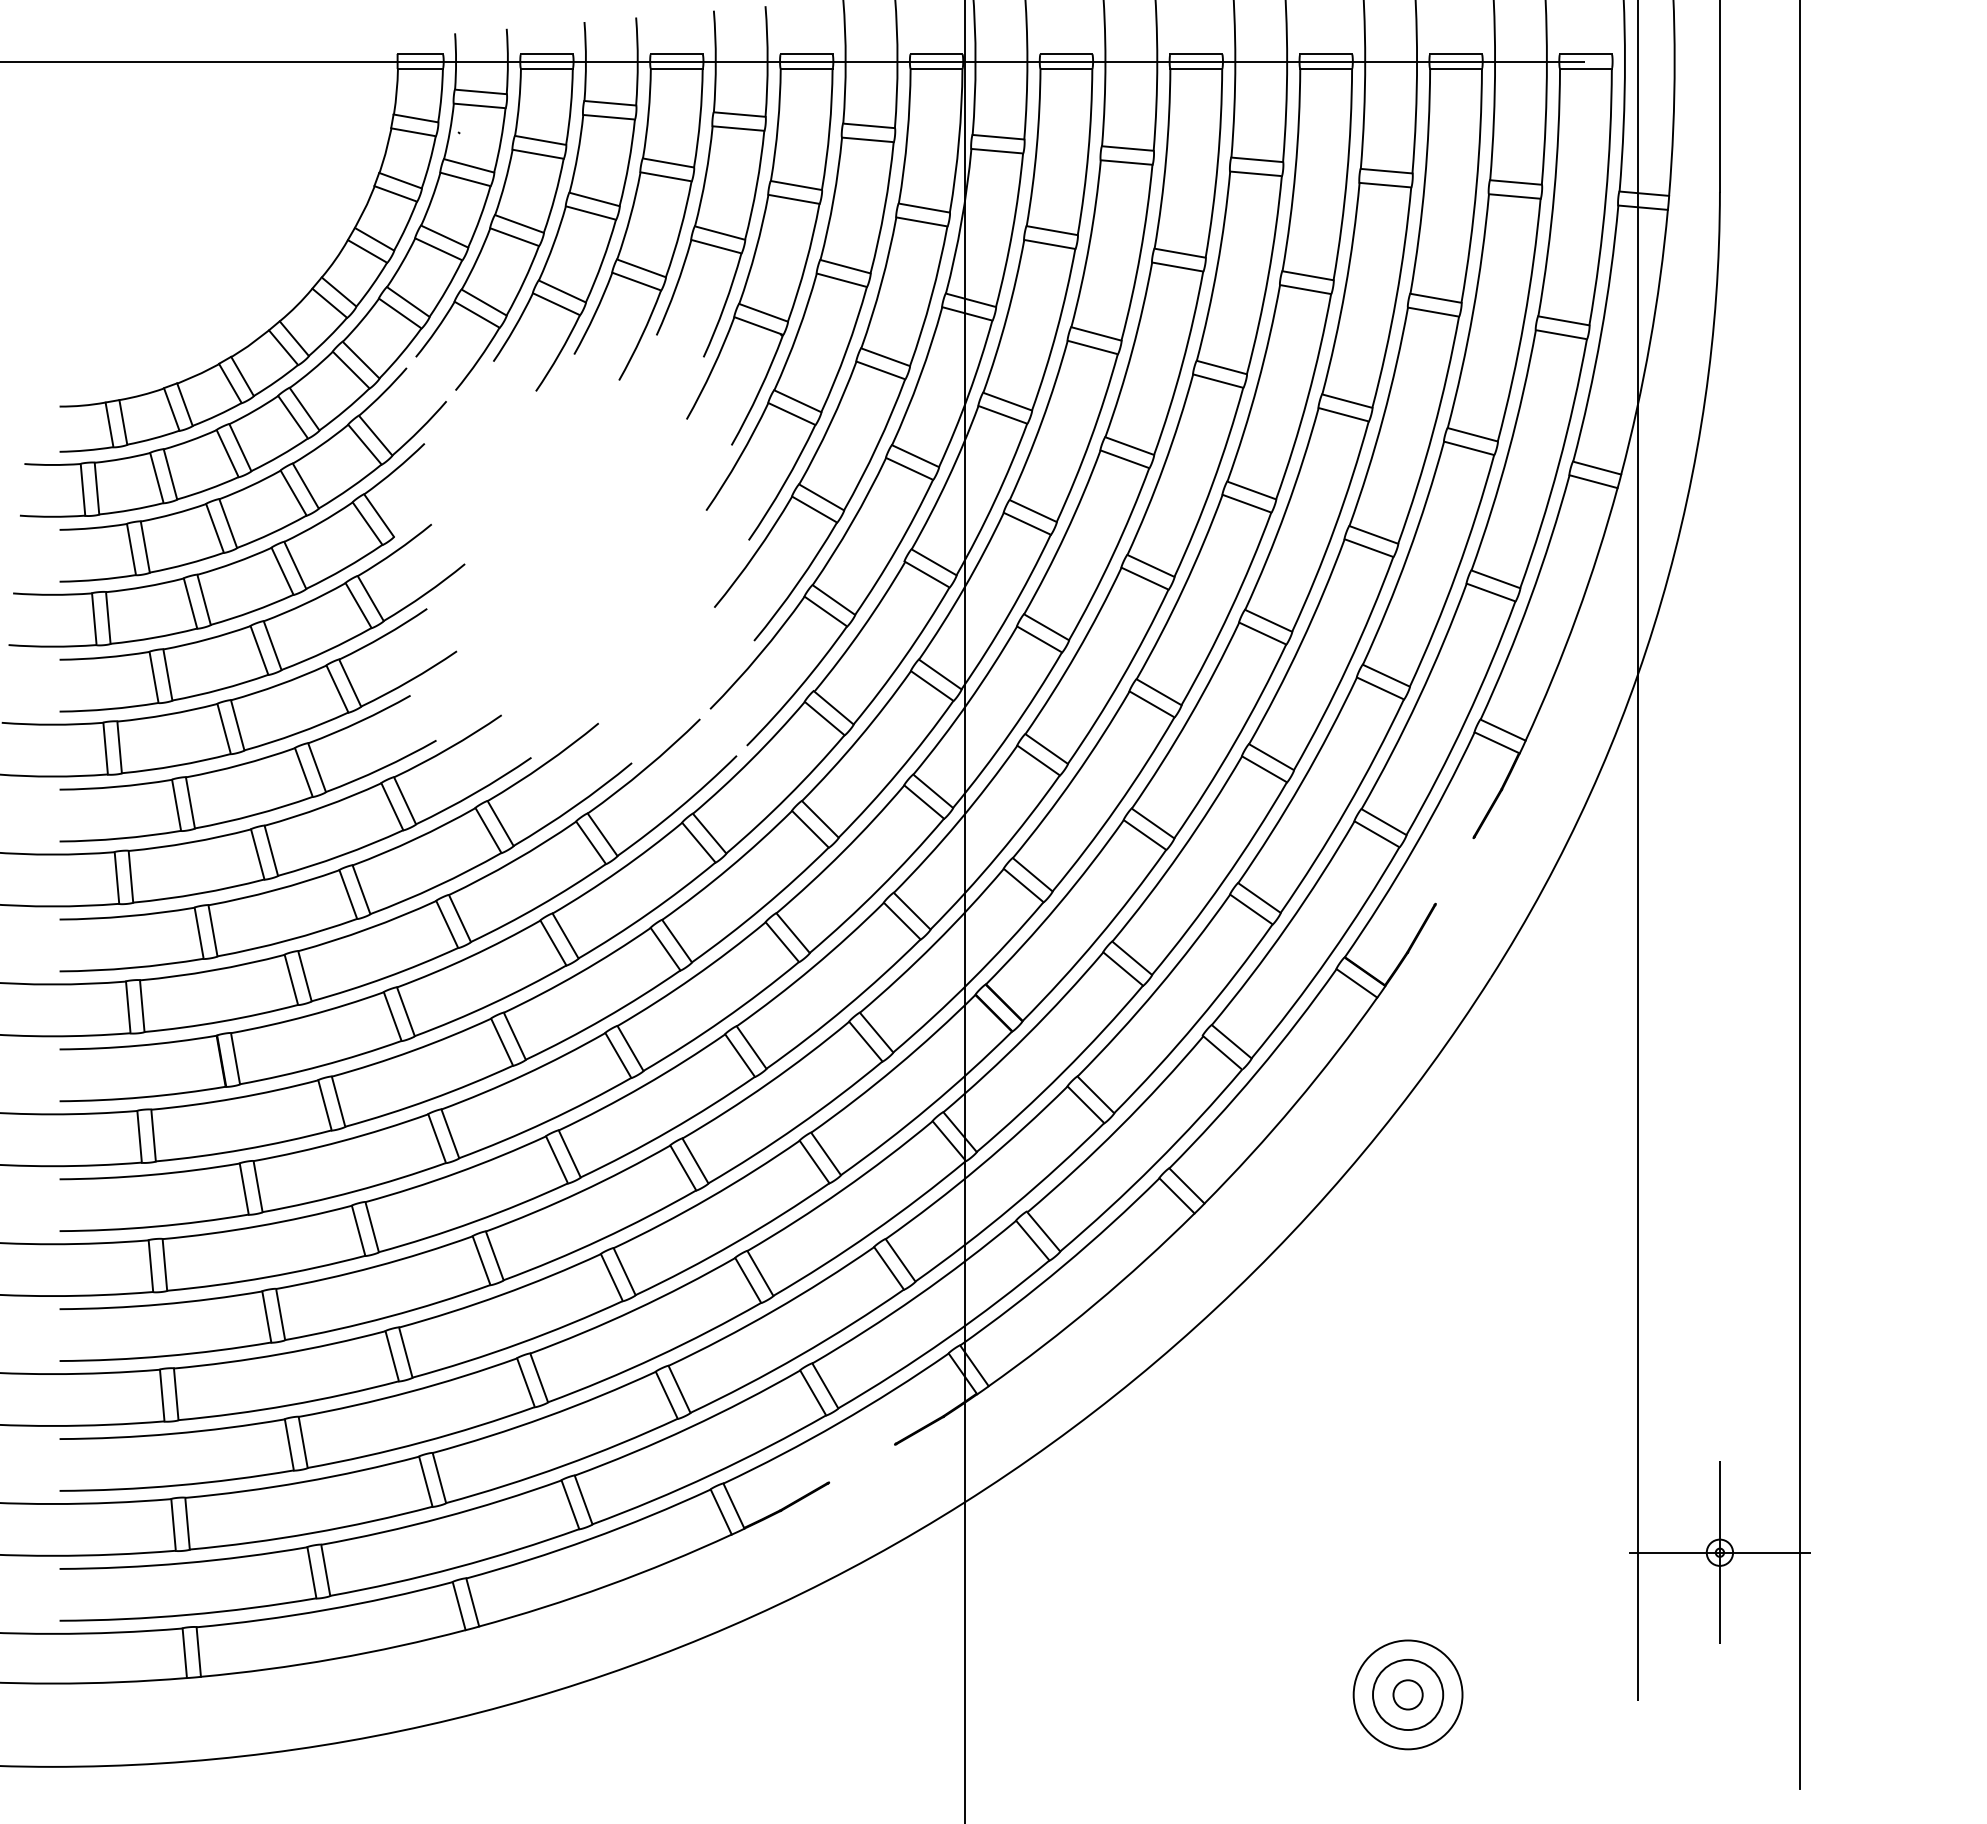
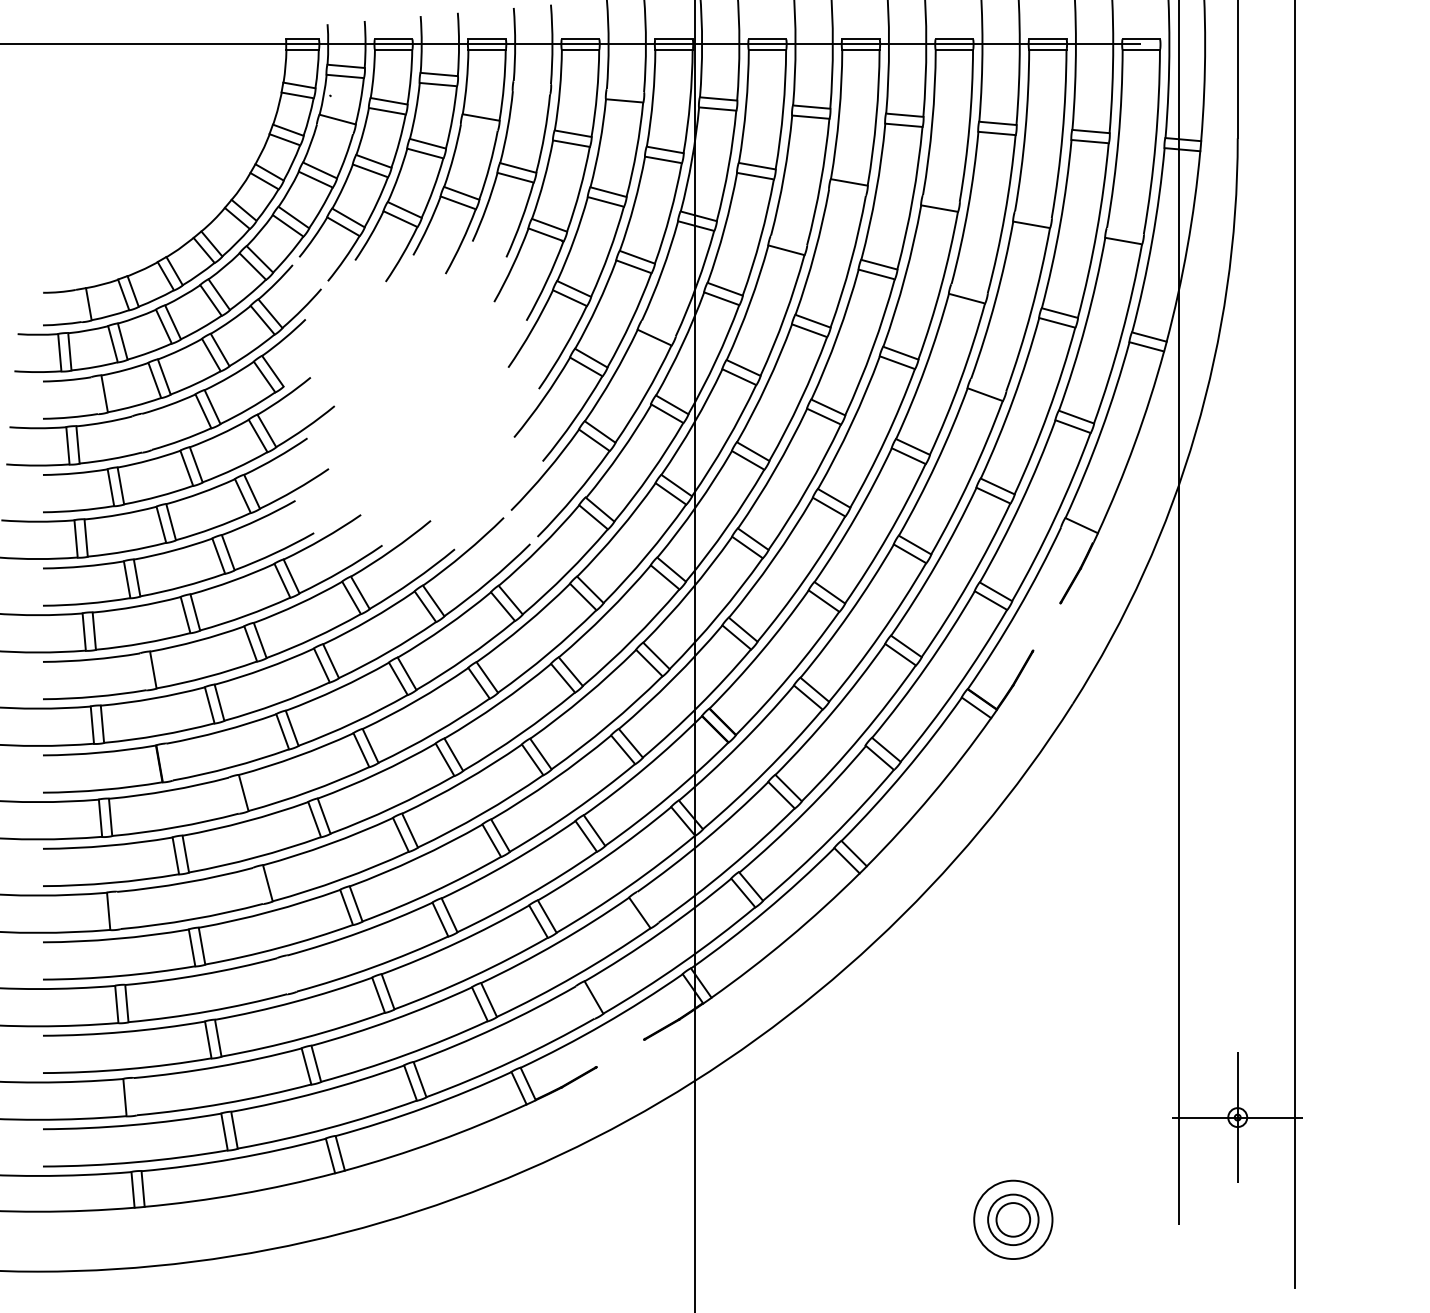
line: (739, 114) -> (532, 82), removed
line: (868, 125) -> (625, 90), removed
line: (738, 128) -> (531, 92), removed
line: (665, 176) -> (478, 127), removed
line: (465, 179) -> (335, 129), removed
line: (1177, 266) -> (847, 191), removed
line: (1307, 275) -> (940, 198), removed
line: (1435, 297) -> (1033, 214), removed
line: (1563, 320) -> (1125, 230), removed
line: (1096, 333) -> (789, 240), removed
line: (1347, 400) -> (969, 288), removed
line: (109, 424) -> (78, 305), removed
line: (915, 456) -> (658, 328), removed
line: (1373, 534) -> (988, 384), removed
line: (131, 549) -> (94, 395), removed
line: (203, 599) -> (146, 431), removed
line: (190, 603) -> (137, 434), removed
line: (1496, 742) -> (1076, 534), removed
line: (198, 932) -> (142, 671), removed
line: (235, 1058) -> (169, 761), removed
line: (324, 1105) -> (233, 795), removed
line: (358, 1230) -> (258, 885), removed
line: (900, 1260) -> (648, 907), removed
line: (164, 1264) -> (118, 910), removed
line: (405, 1352) -> (291, 973), removed
line: (391, 1356) -> (281, 976), removed
line: (813, 1392) -> (585, 1002), removed
line: (187, 1523) -> (135, 1096), removed
circle: (1407, 1694) -> (1012, 1219), size x1.6

